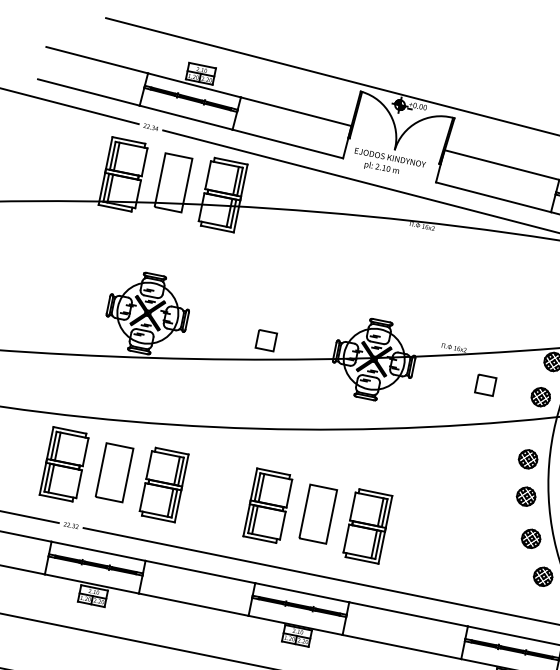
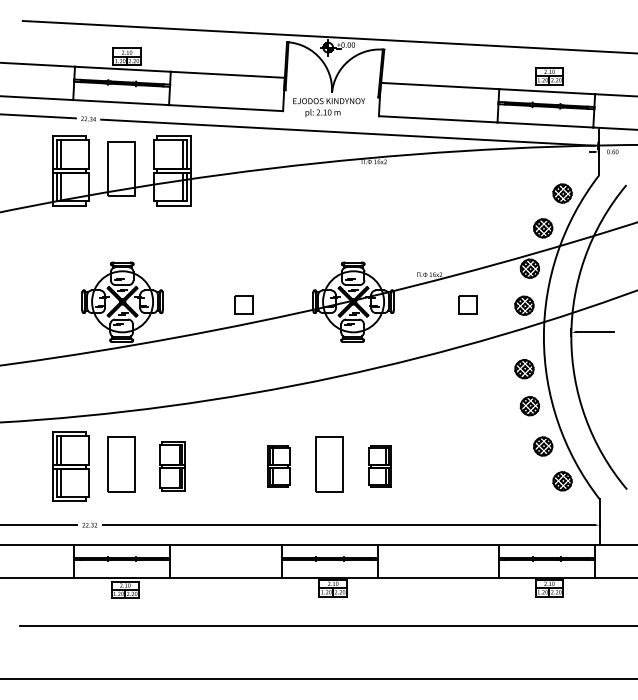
part: (163, 484) -> (172, 466), size x0.7
part: (267, 505) -> (278, 466), size x0.6
part: (367, 525) -> (380, 466), size x0.6

